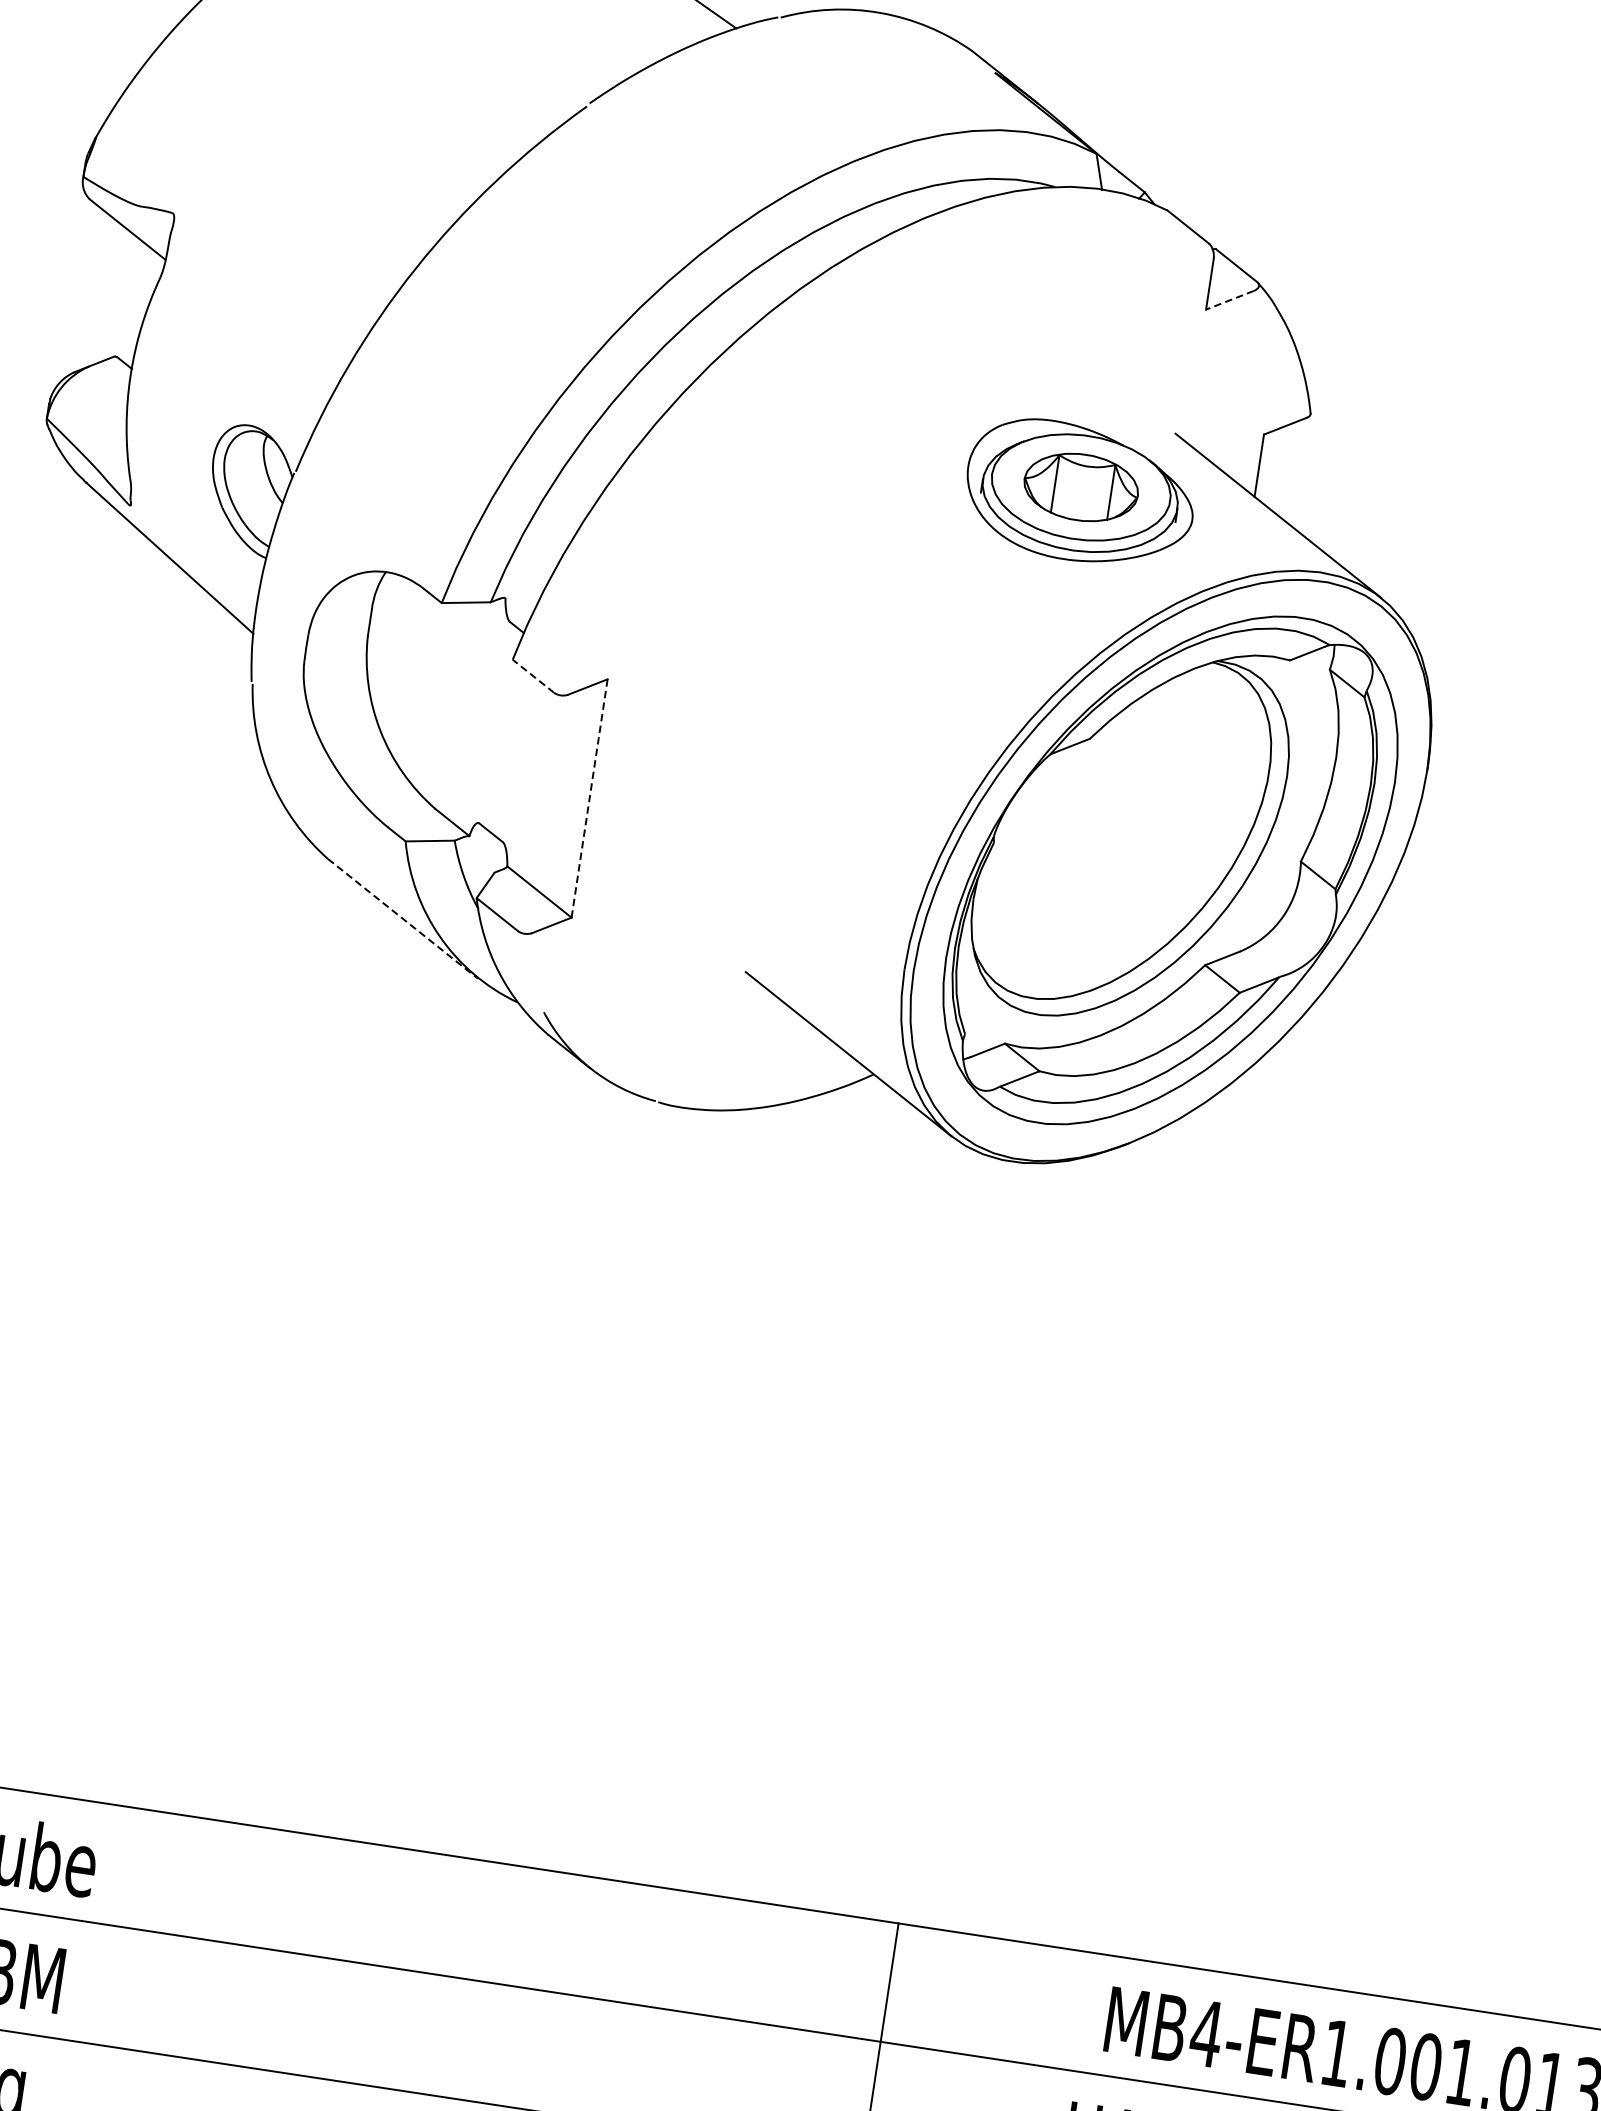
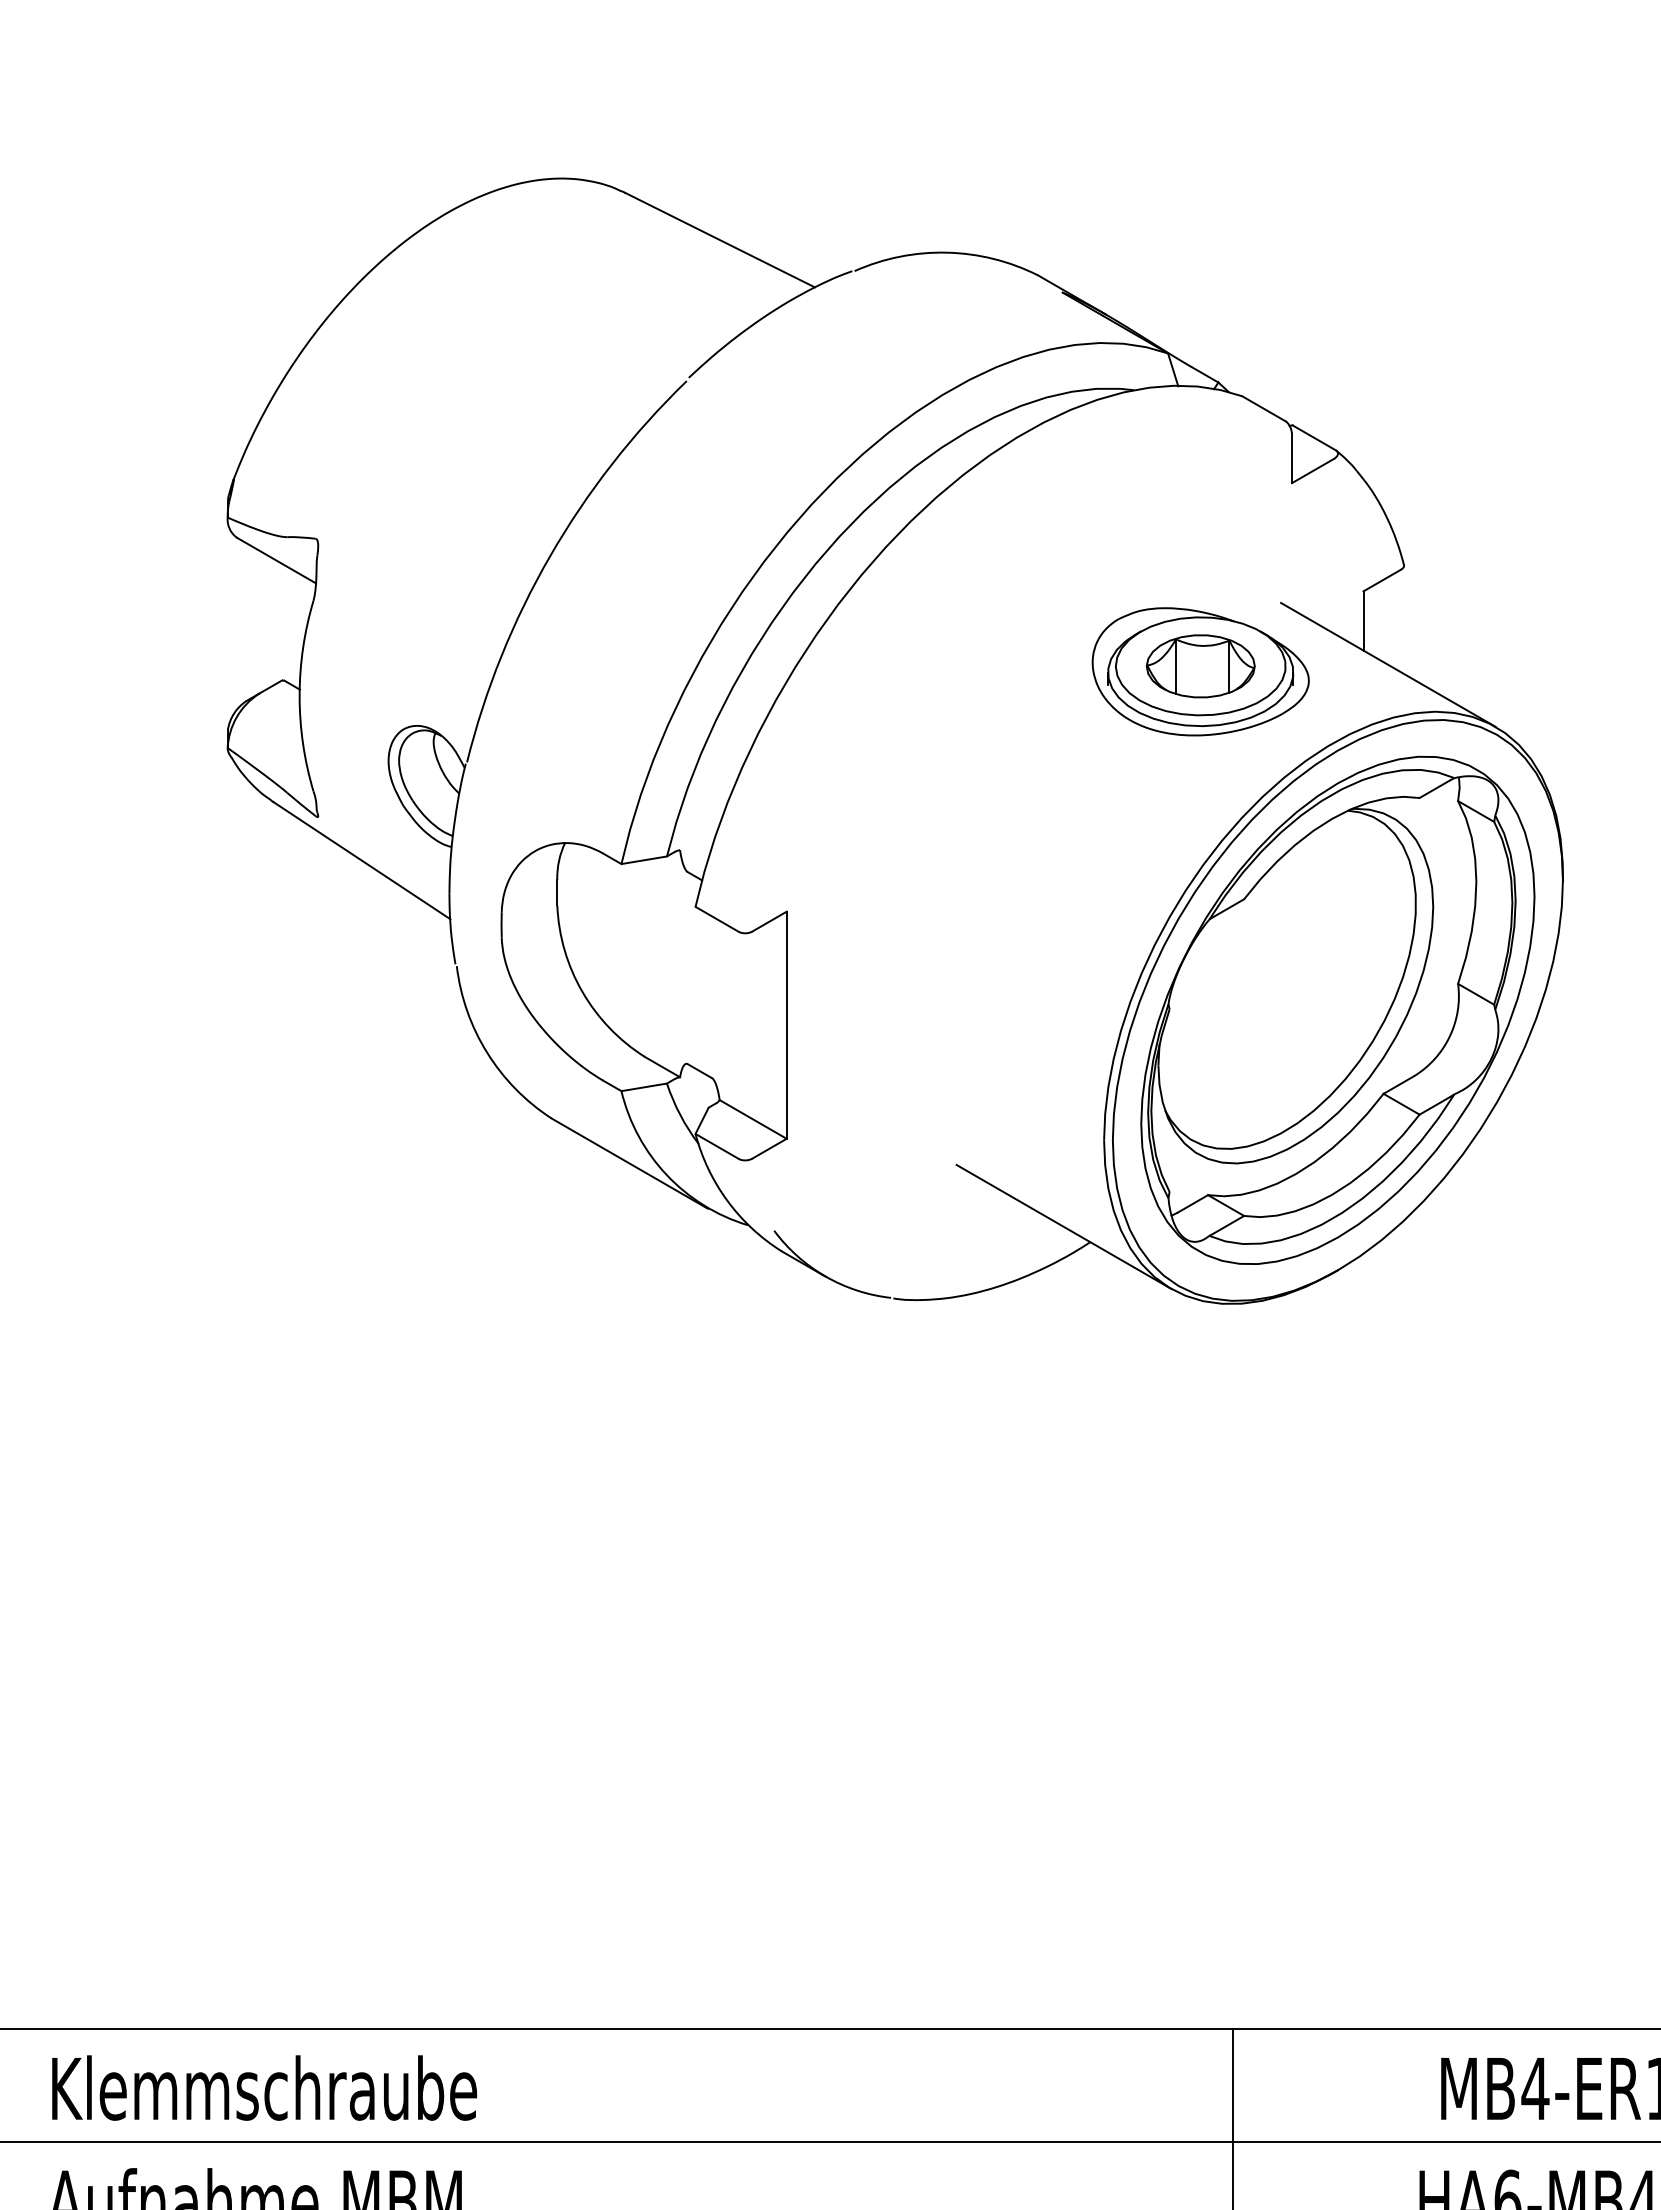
line: (1229, 300) -> (1312, 471), dashed -> solid
line: (533, 676) -> (717, 919), dashed -> solid
line: (589, 798) -> (786, 1025), dashed -> solid
line: (403, 918) -> (630, 1163), dashed -> solid

